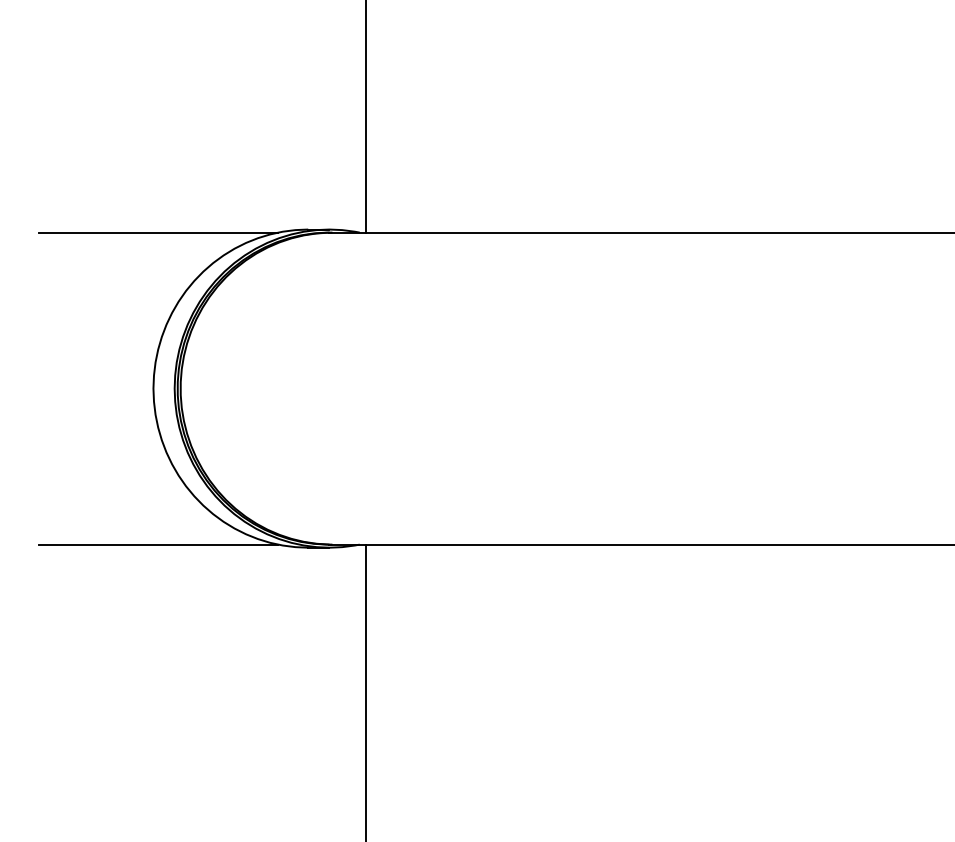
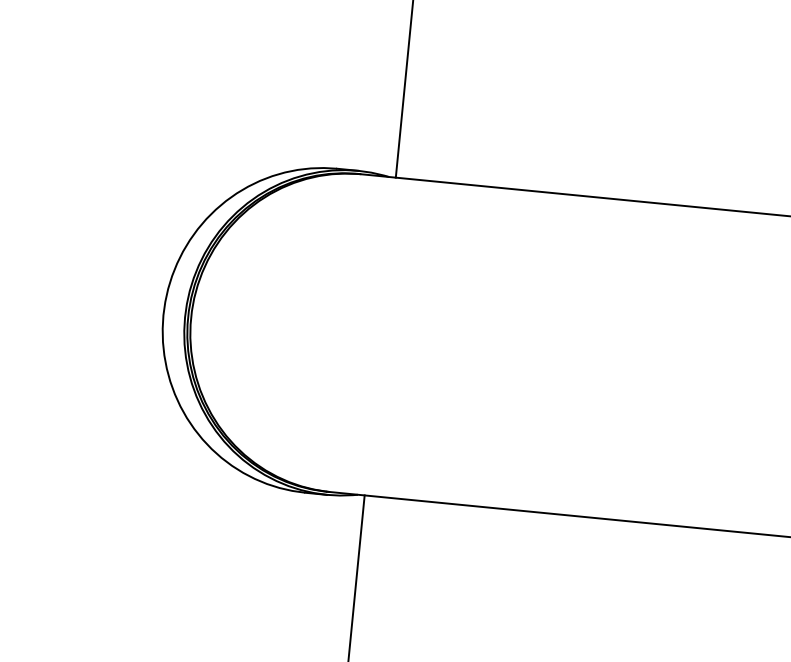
line: (158, 232) -> (184, 156), removed
line: (158, 544) -> (153, 474), removed

